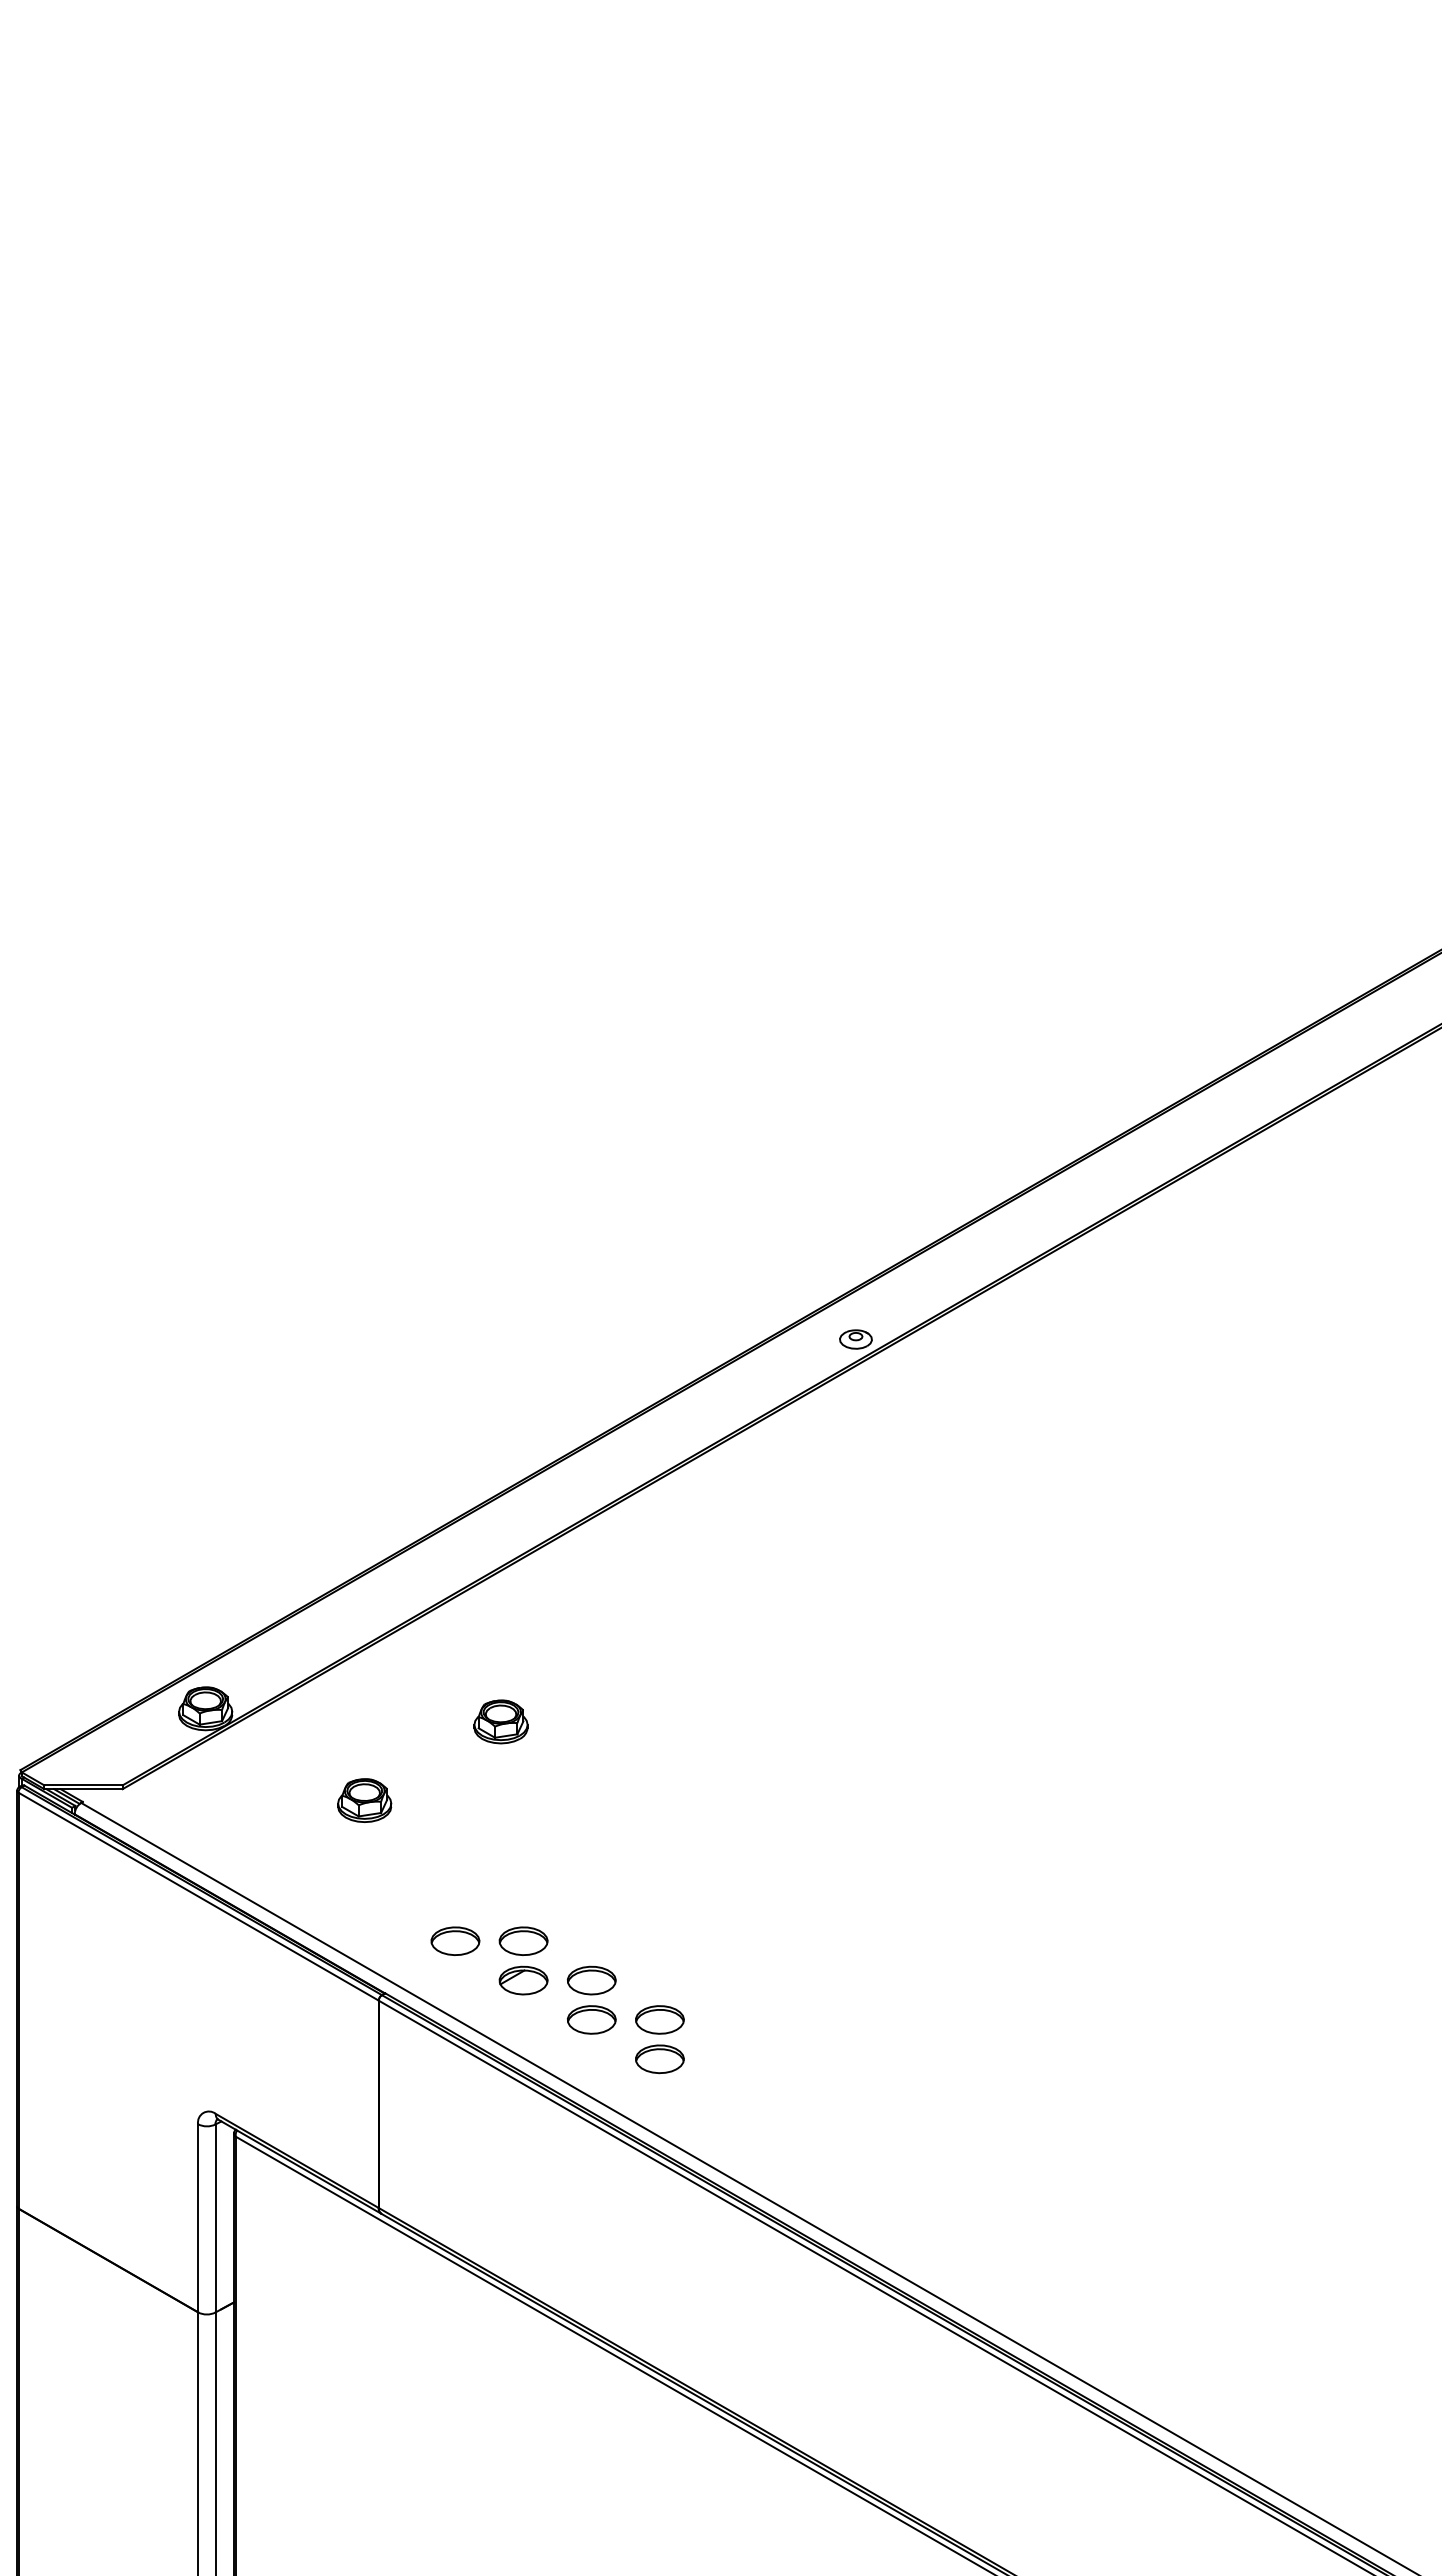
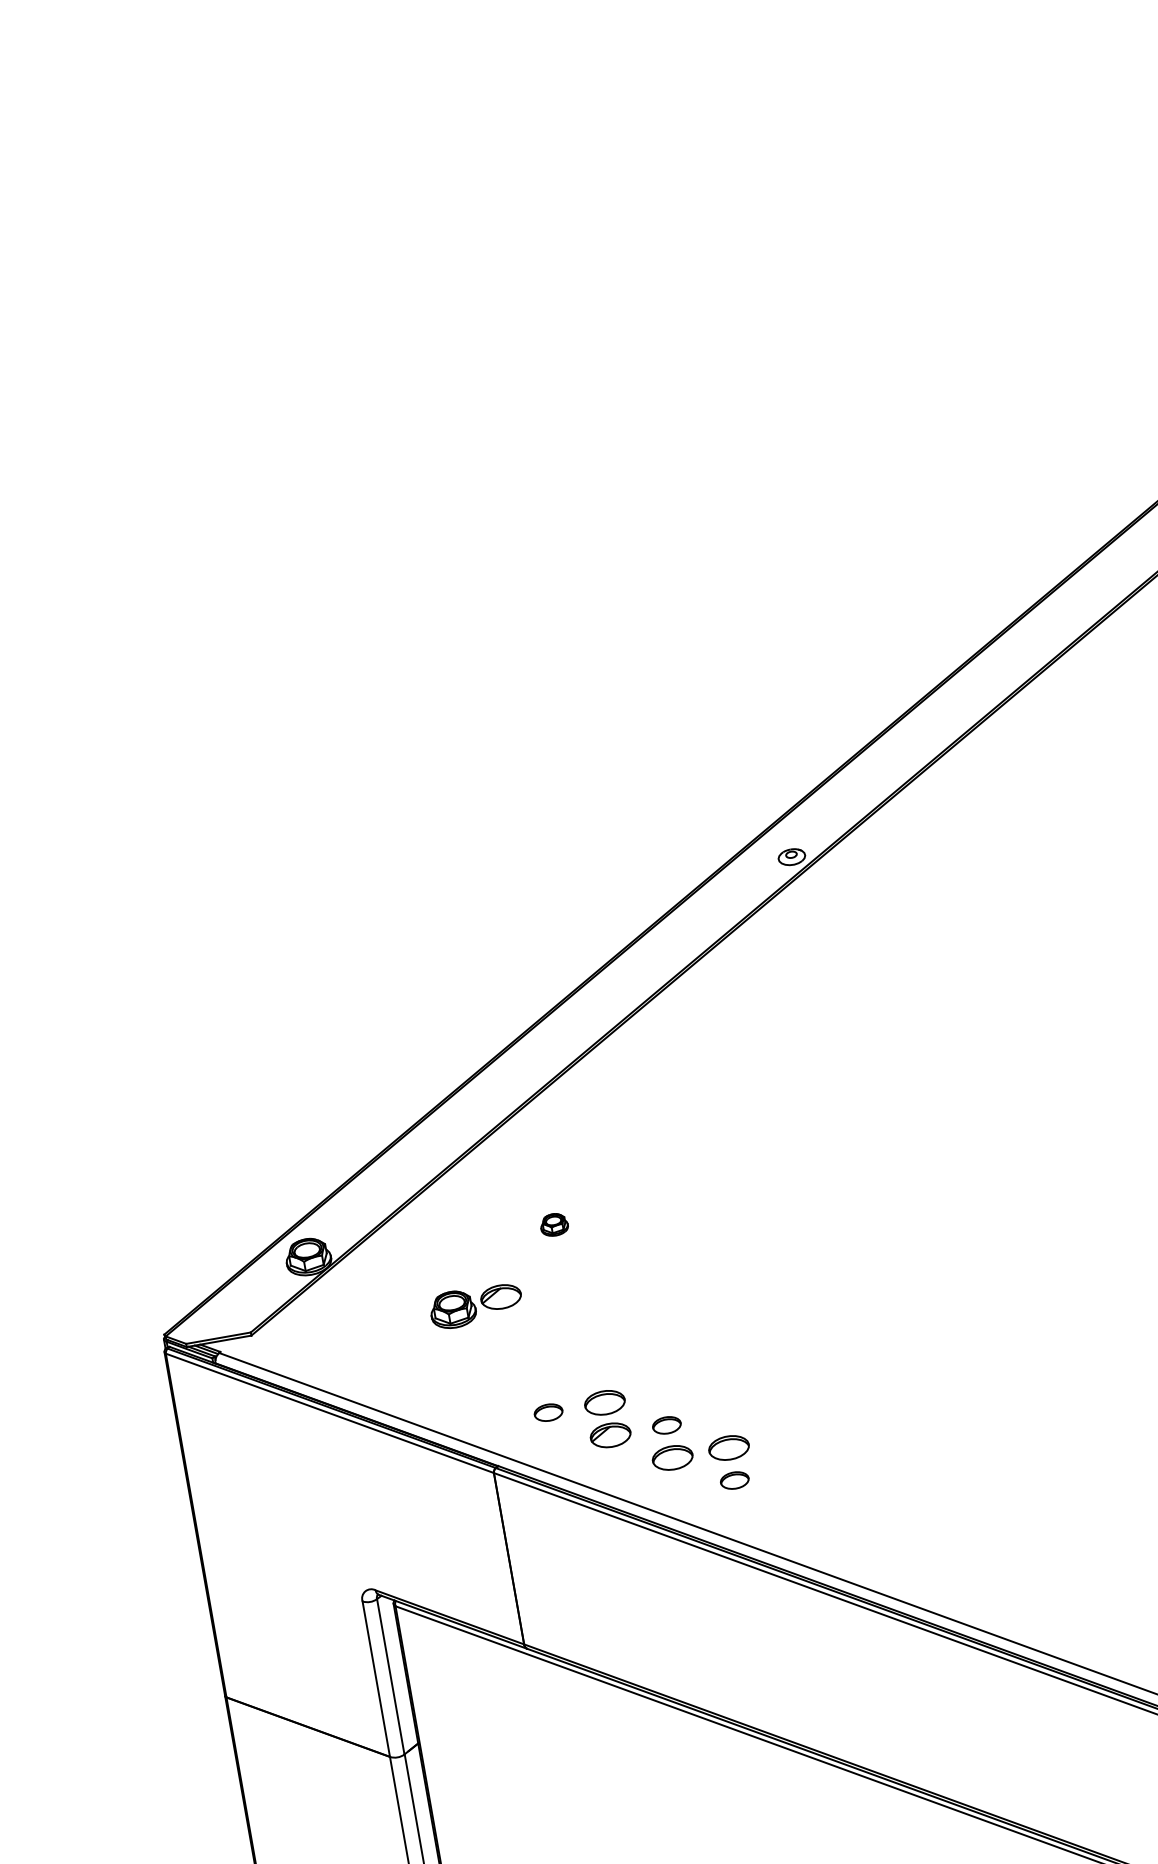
part: (500, 1721) -> (553, 1224), size x0.6
part: (423, 1795) -> (500, 1296), added
part: (455, 1940) -> (548, 1412), size x0.7
part: (591, 1980) -> (666, 1425), size x0.7
part: (659, 2059) -> (734, 1480), size x0.7

